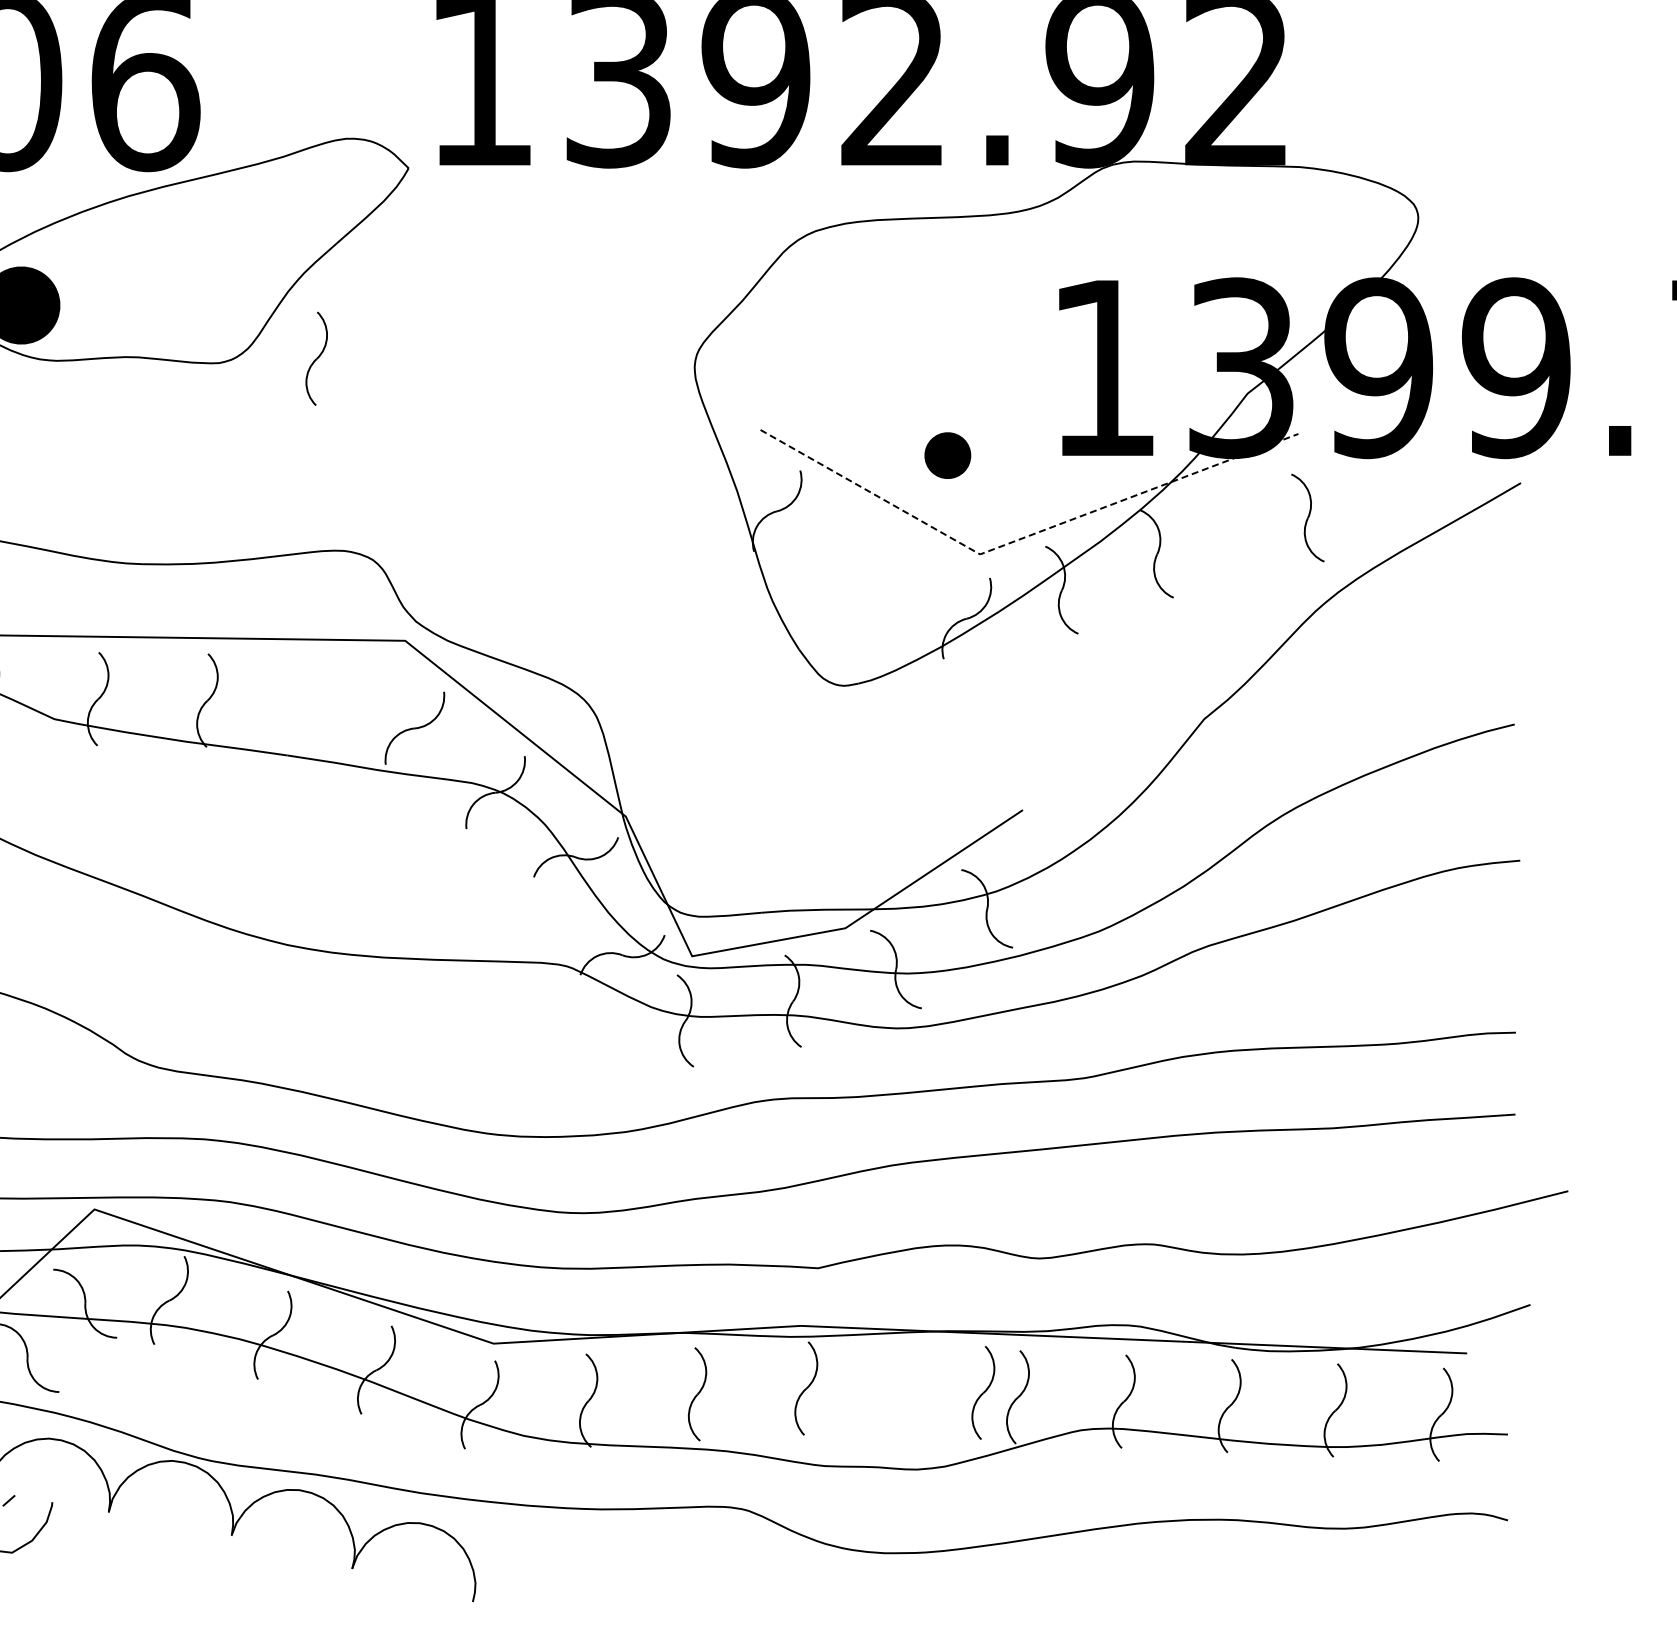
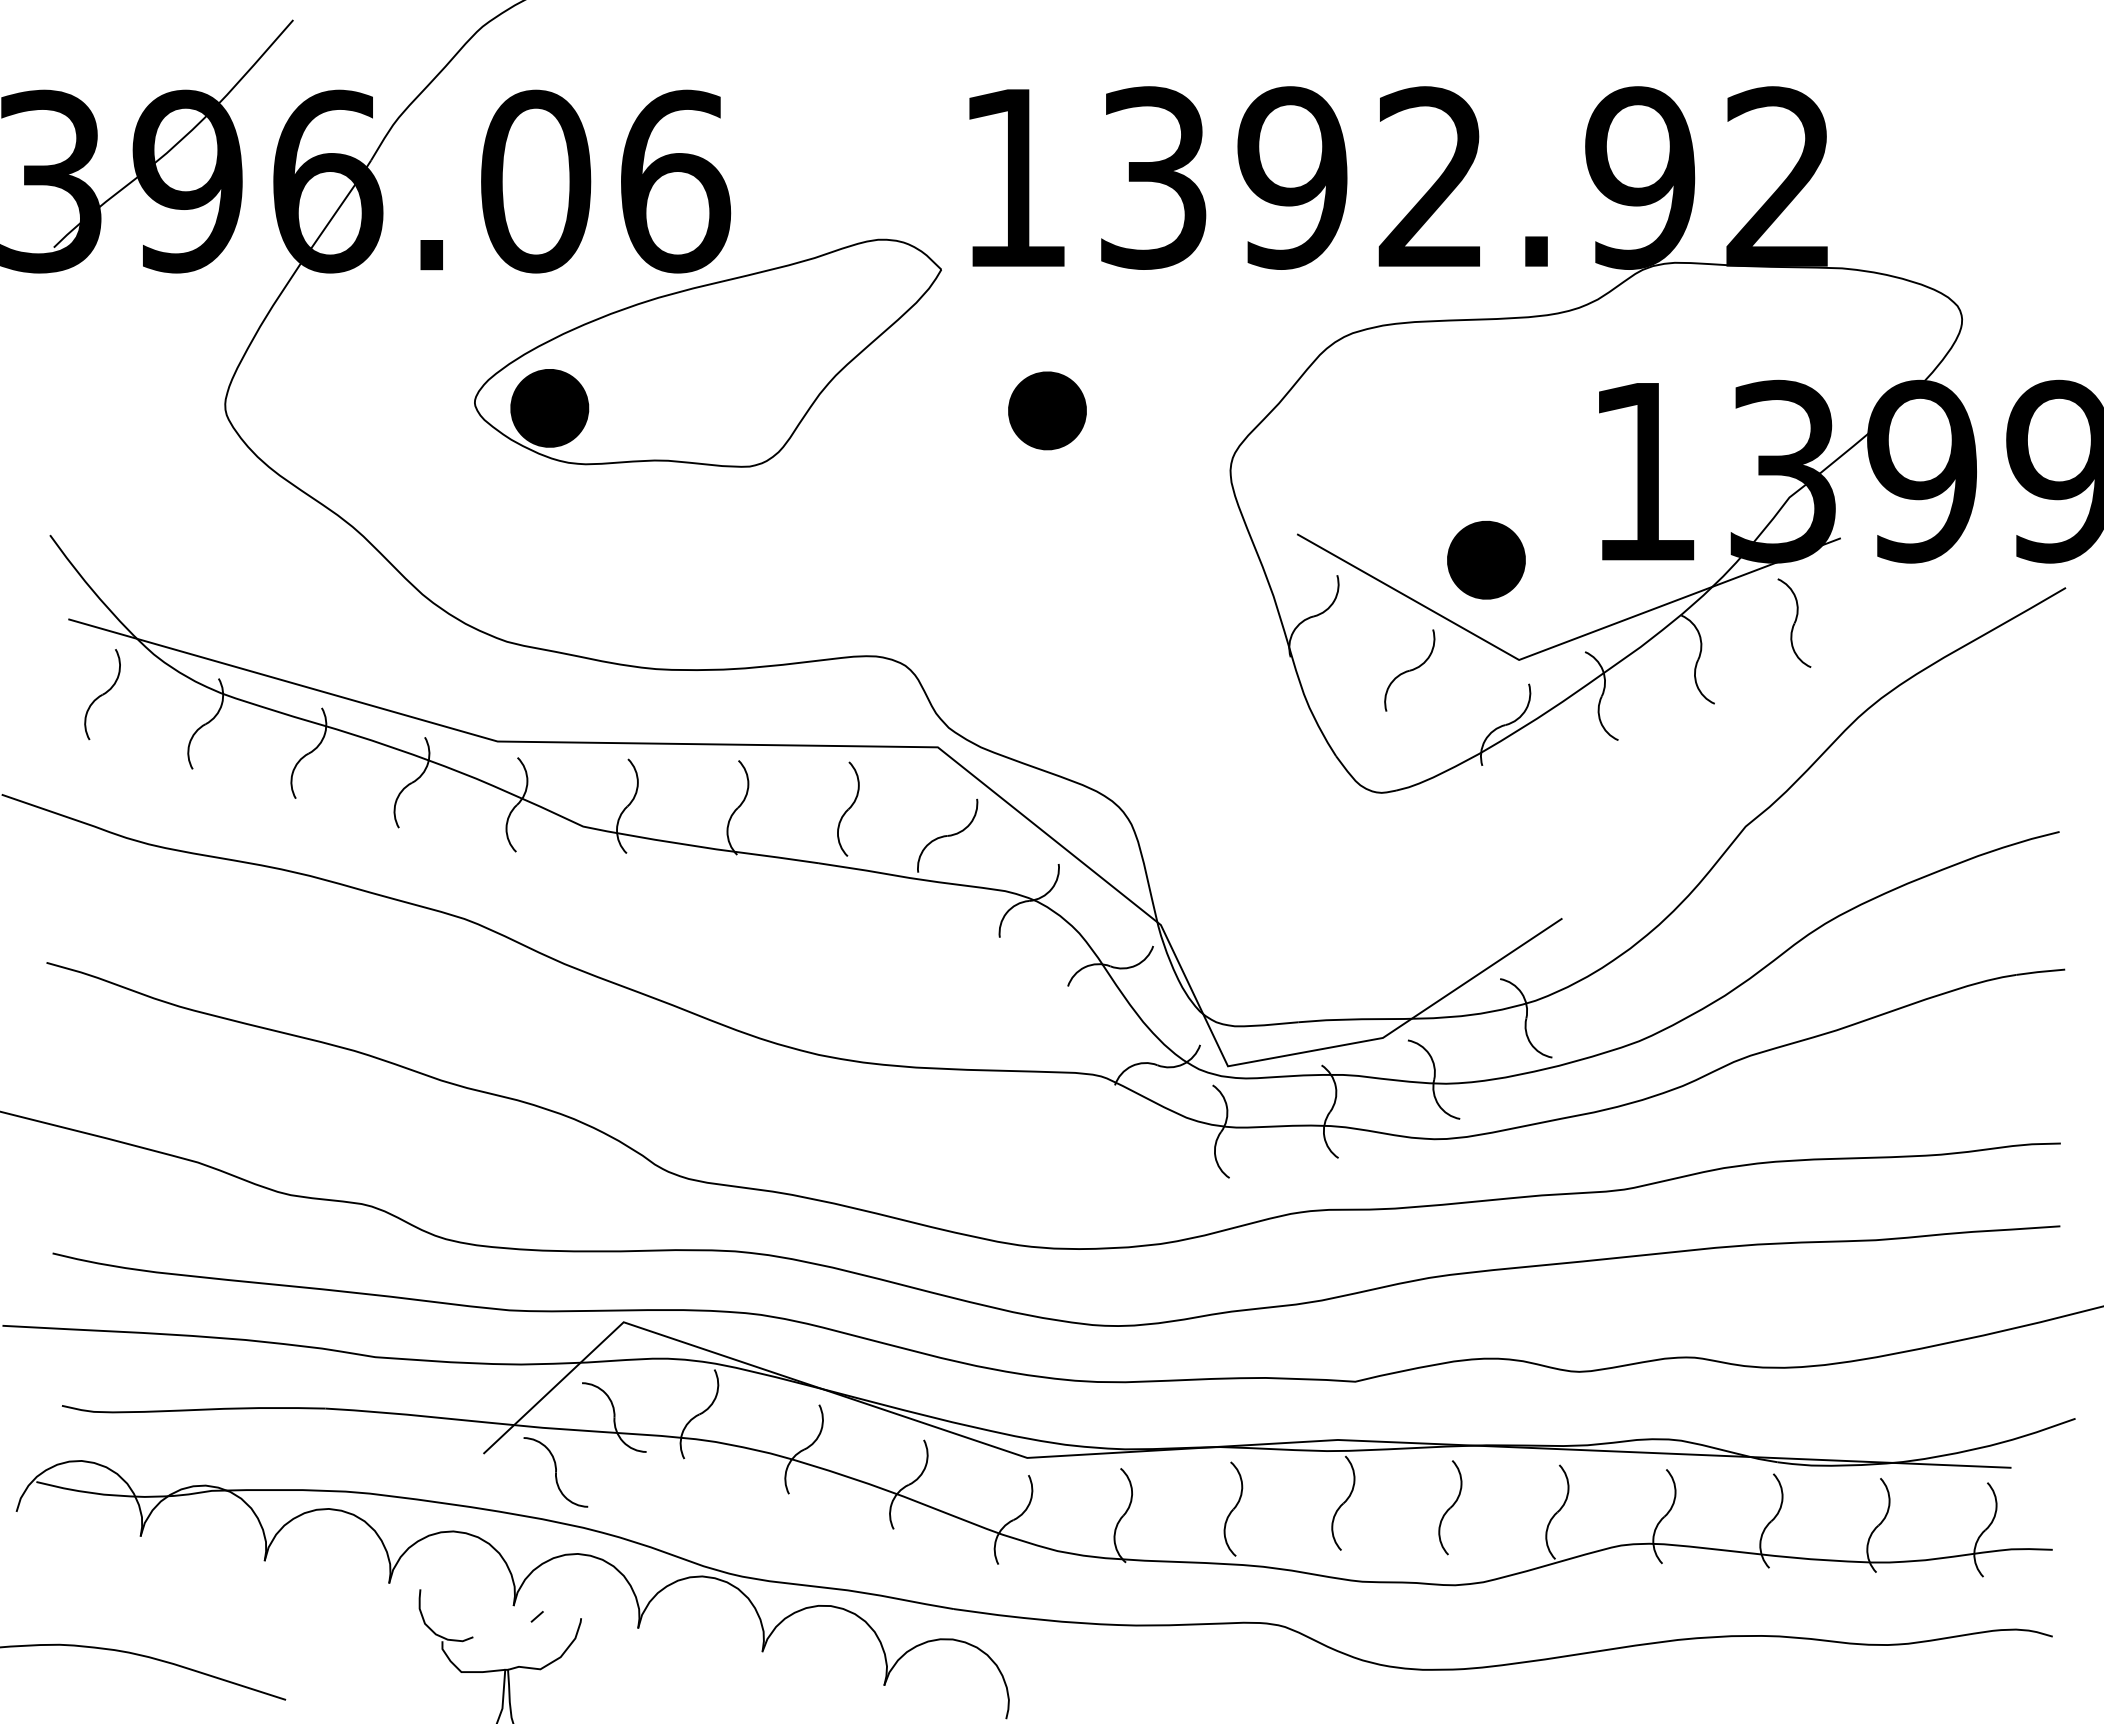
part: (513, 307) -> (1047, 410), added
part: (316, 358) -> (848, 808), moved
part: (947, 455) -> (1486, 559), size x1.67
part: (1307, 517) -> (1794, 622), moved
line: (1021, 539) -> (1560, 644), dashed -> solid
part: (871, 564) -> (1409, 670), added
part: (983, 1392) -> (1450, 1507), moved

